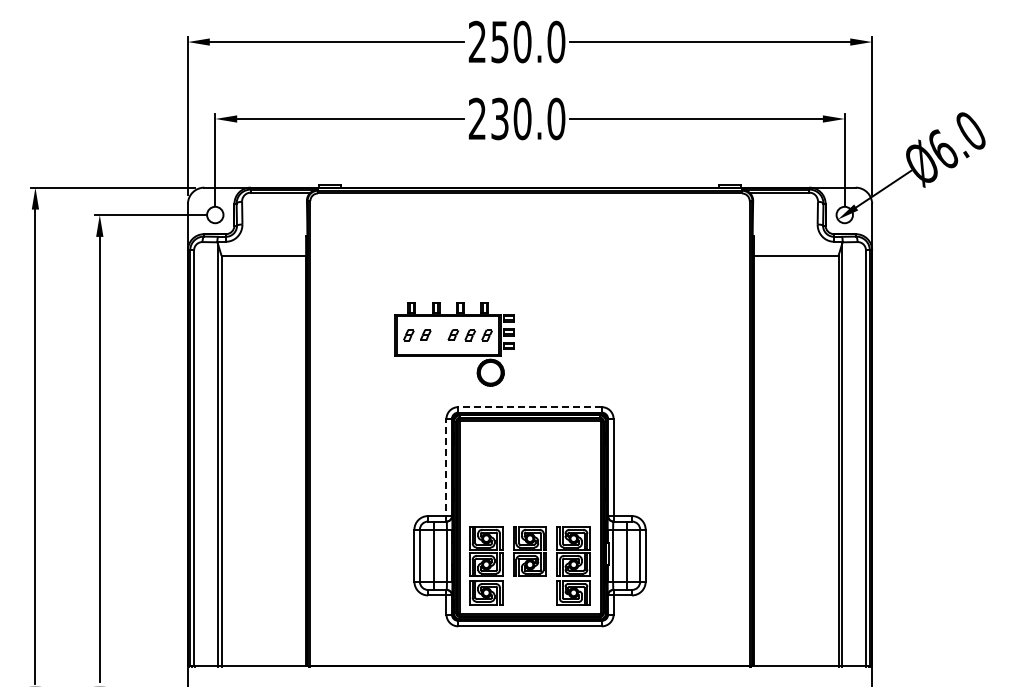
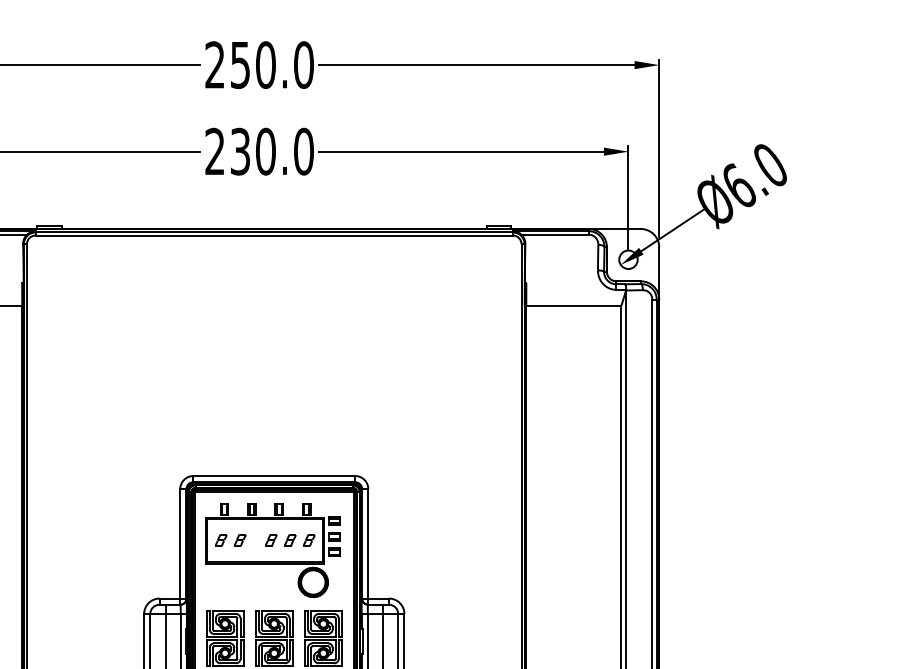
part: (454, 344) -> (272, 550), moved
line: (530, 407) -> (274, 476), dashed -> solid
line: (446, 469) -> (180, 546), dashed -> solid

